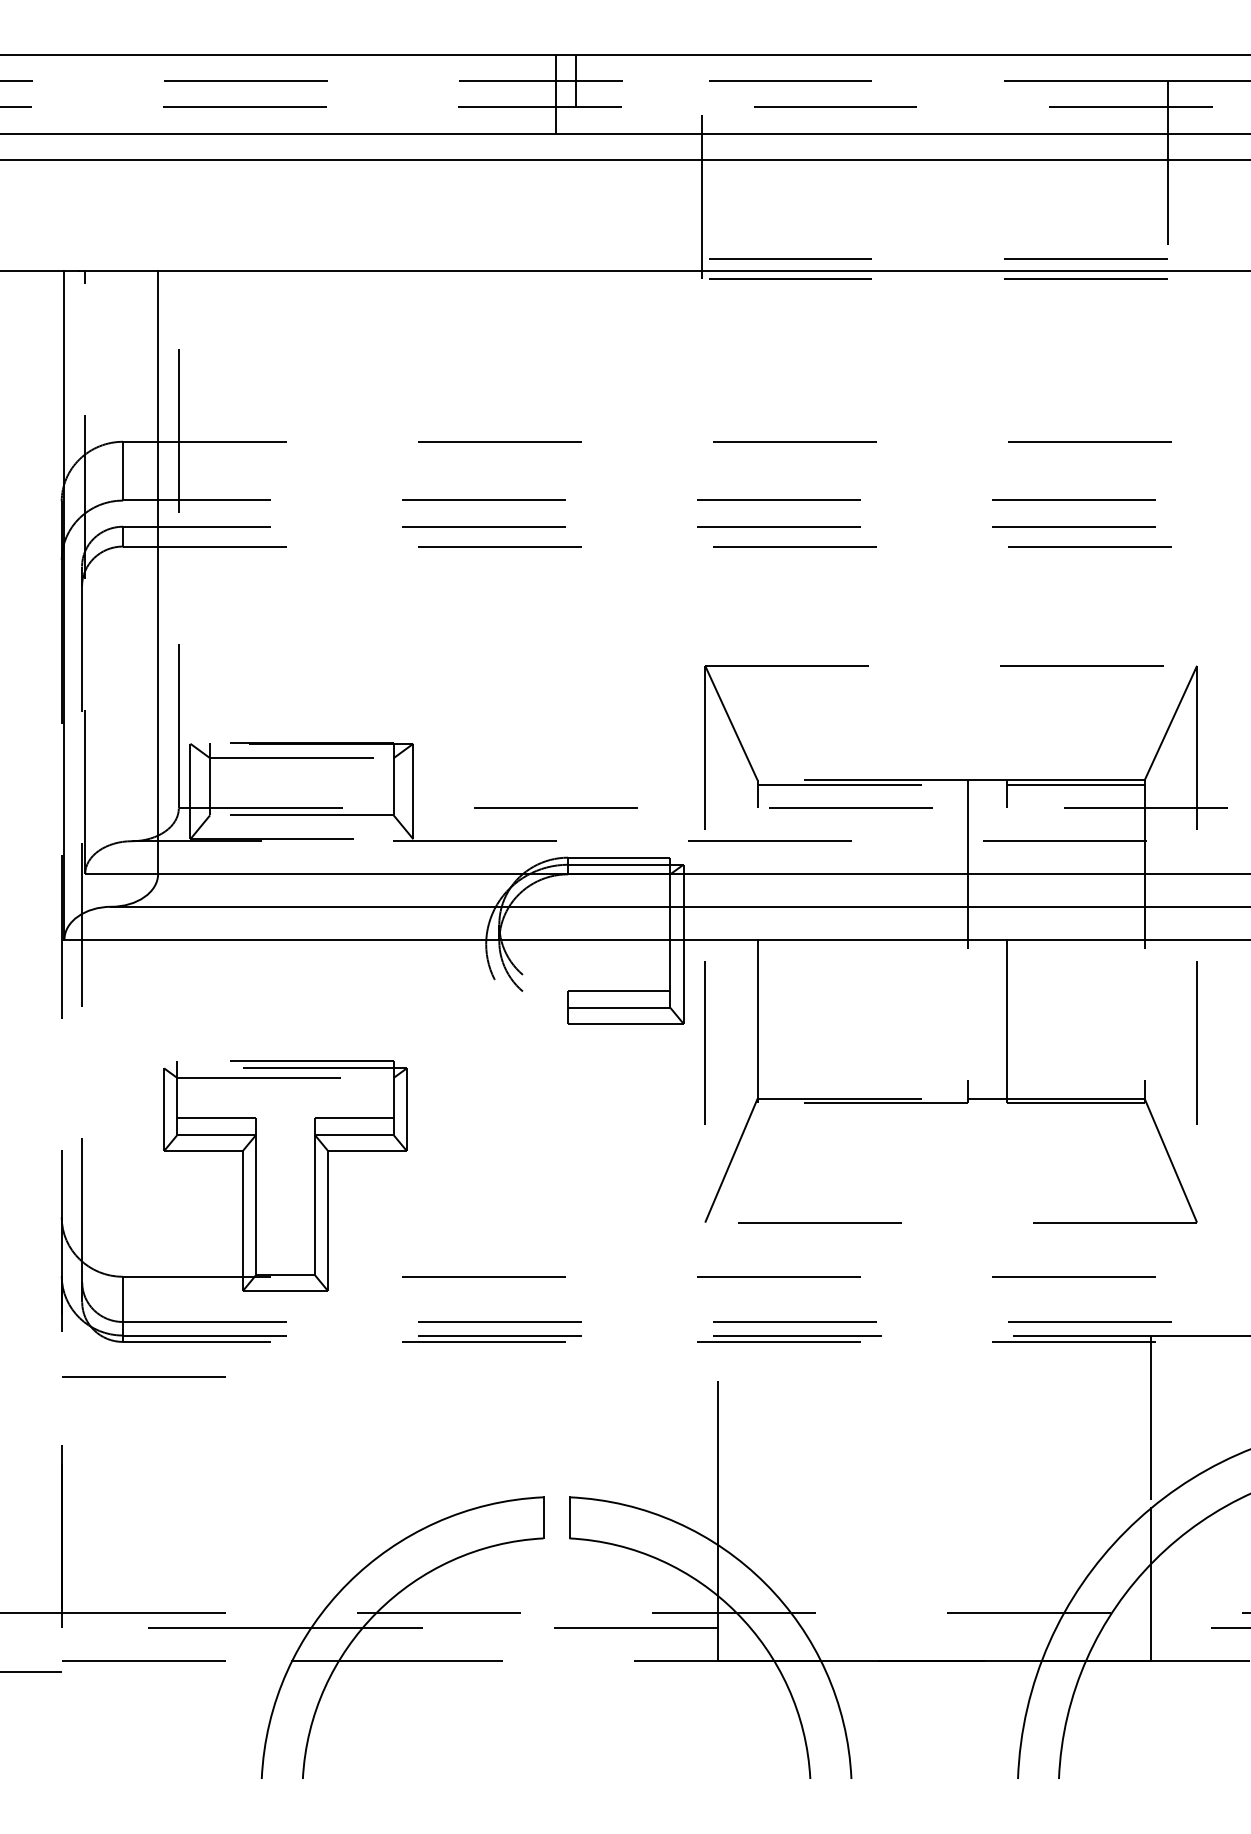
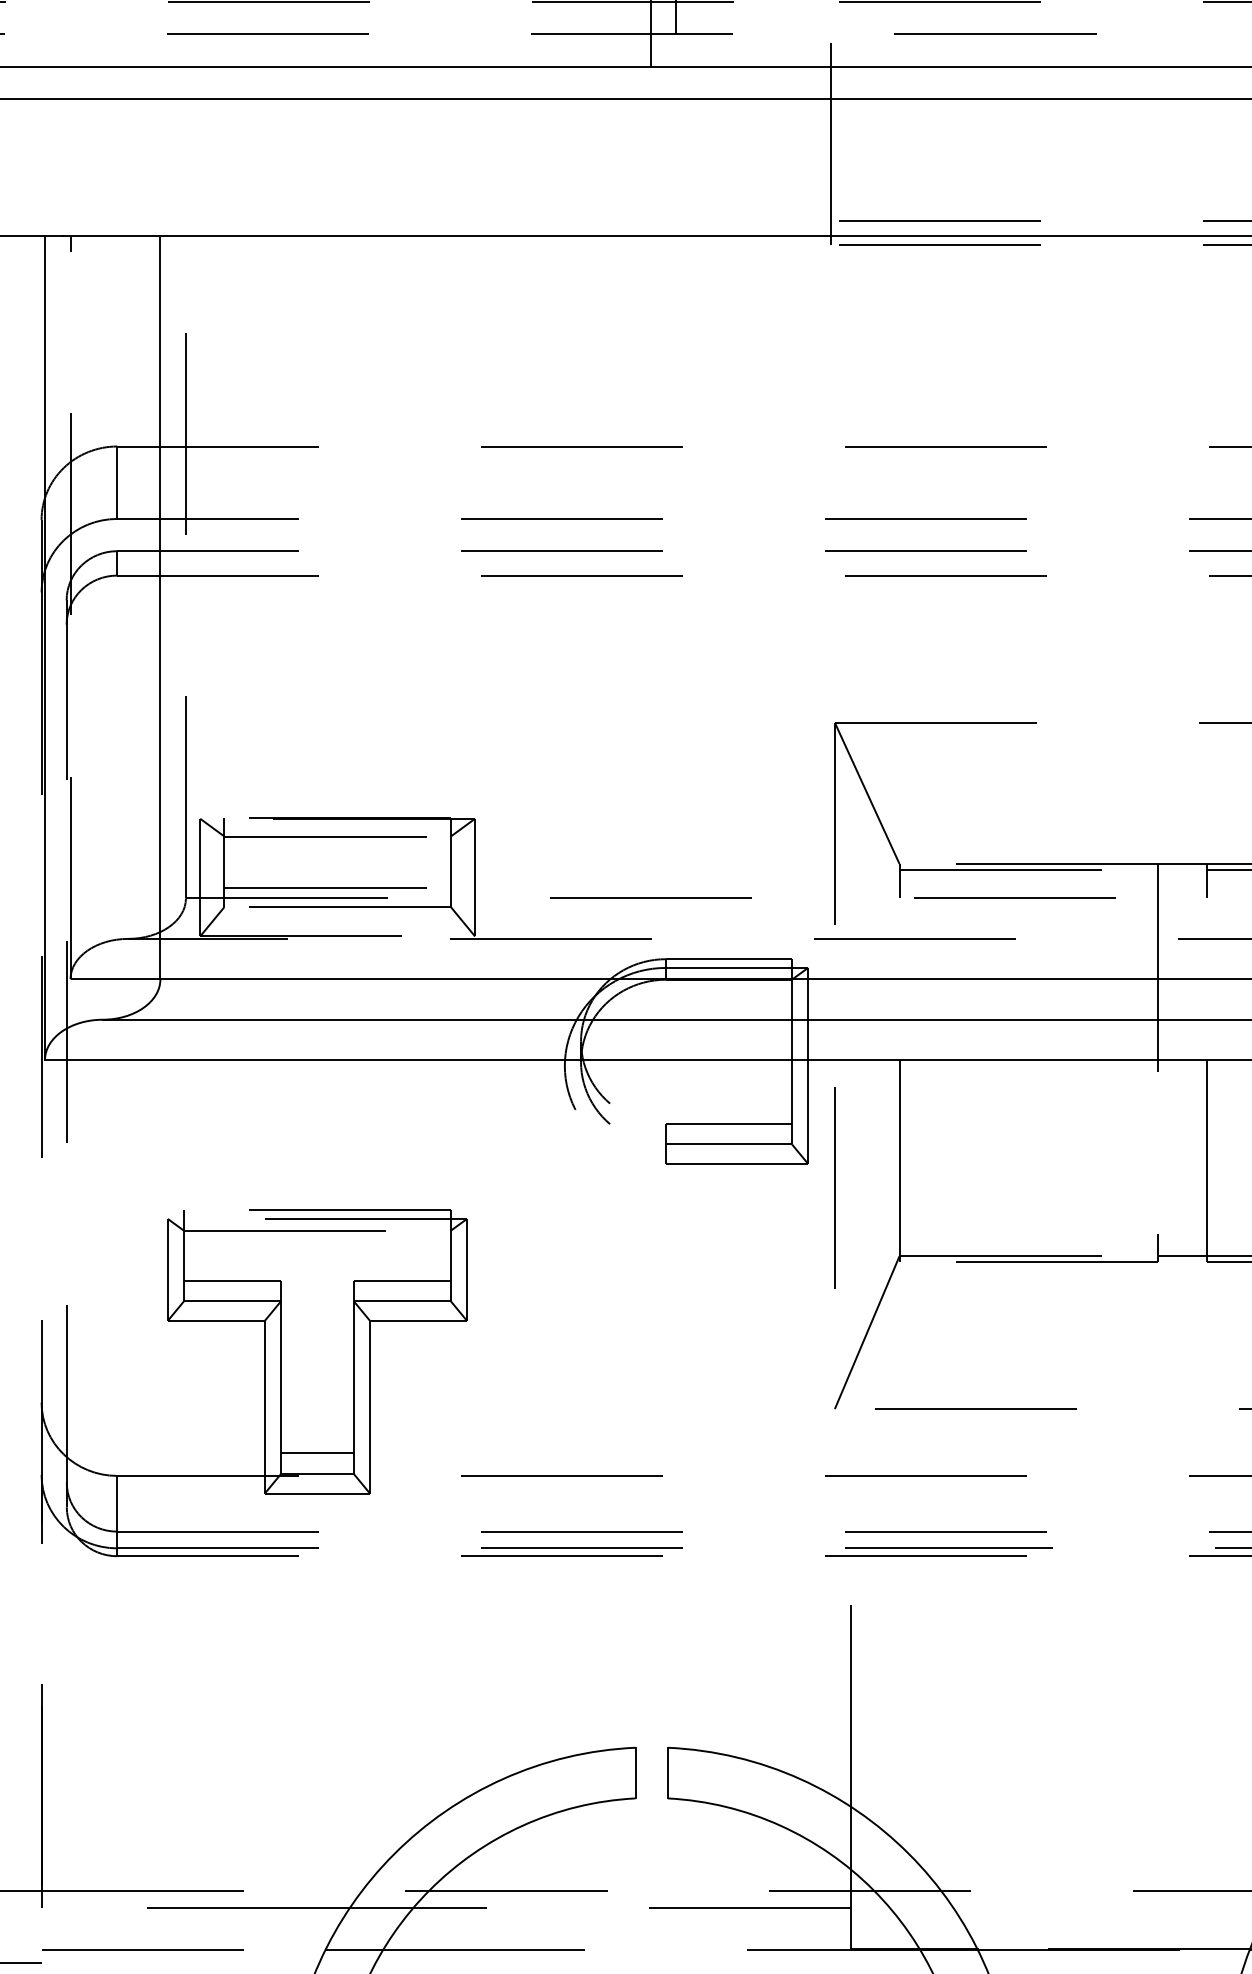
line: (301, 800) -> (337, 888), added
line: (285, 1258) -> (317, 1453), added
line: (143, 1376) -> (142, 1598), removed

